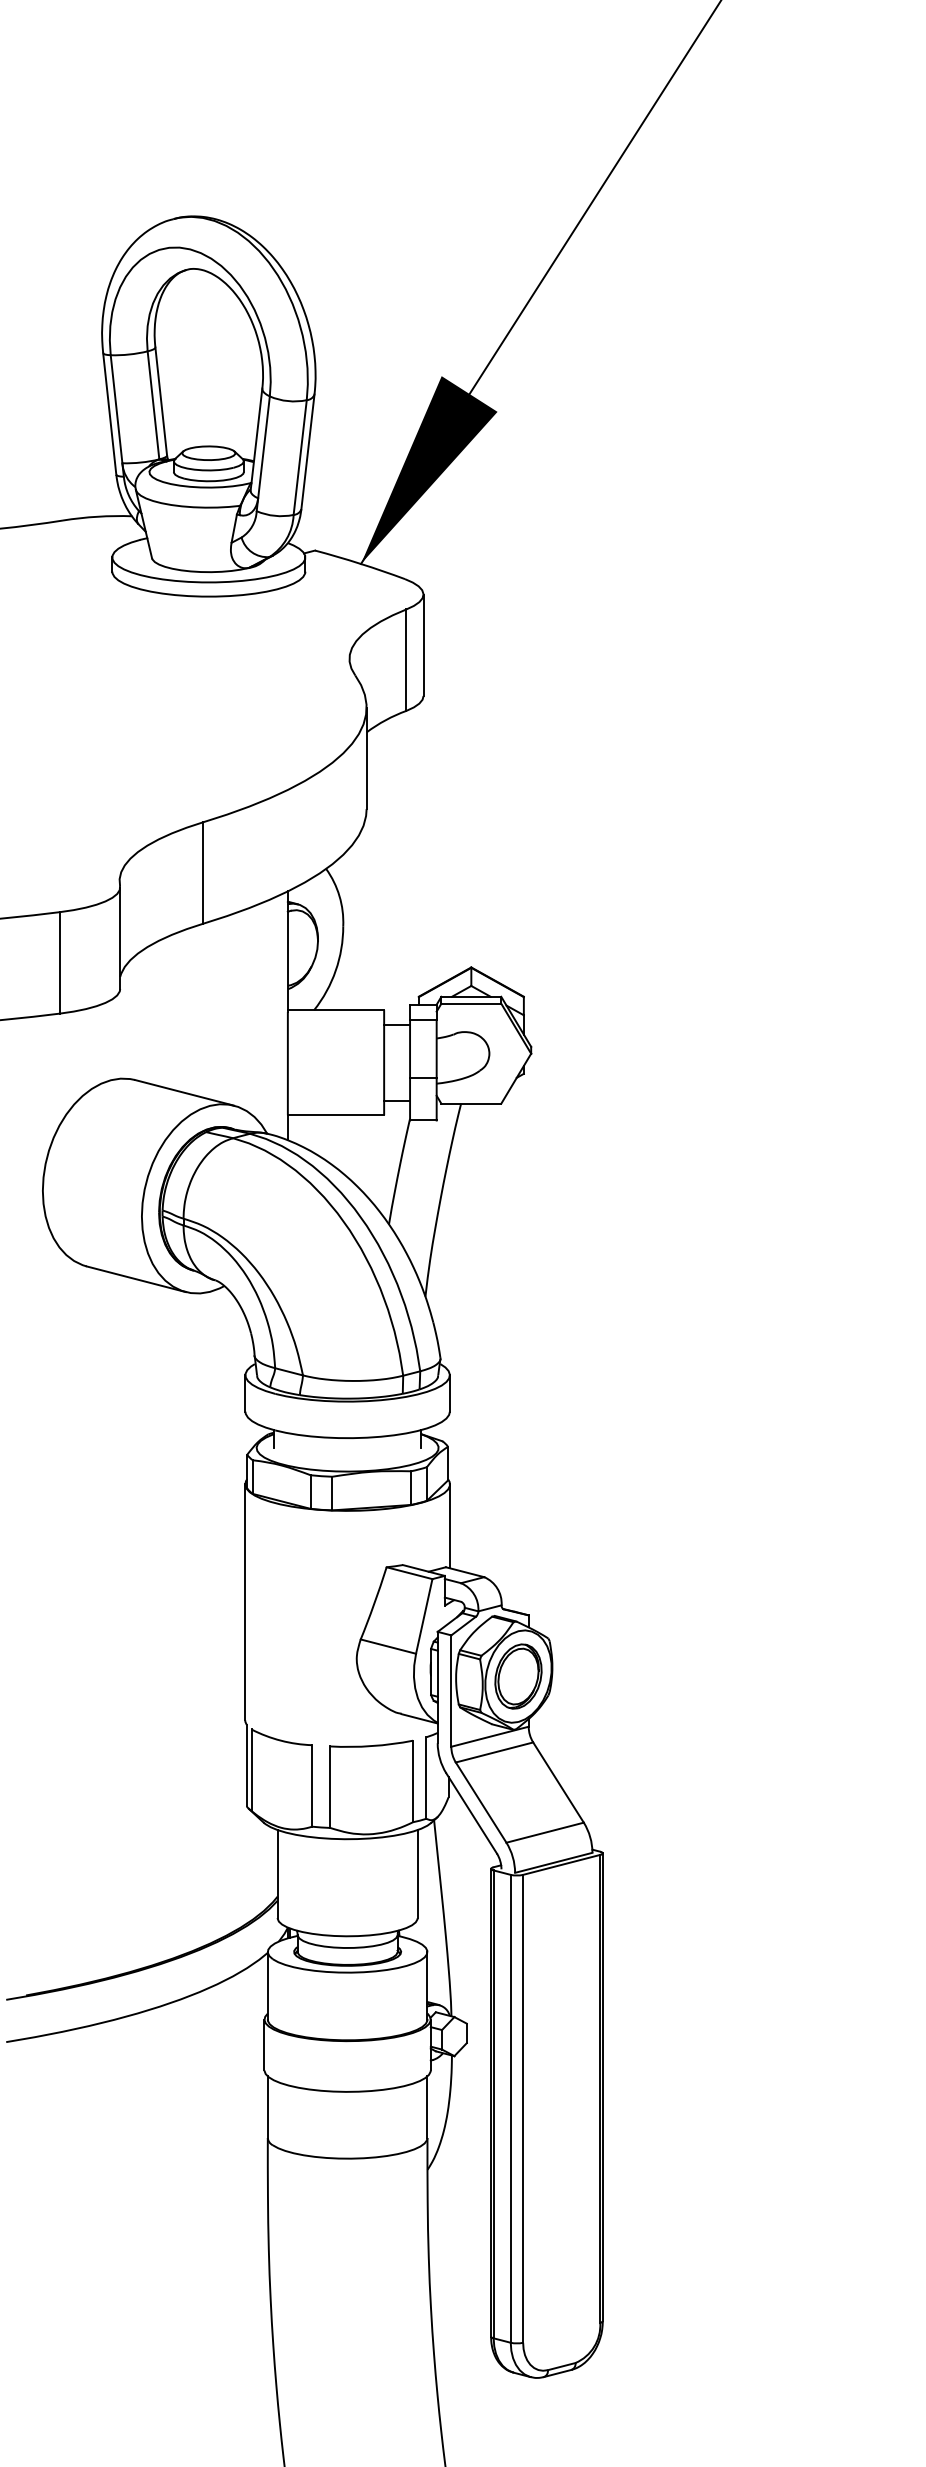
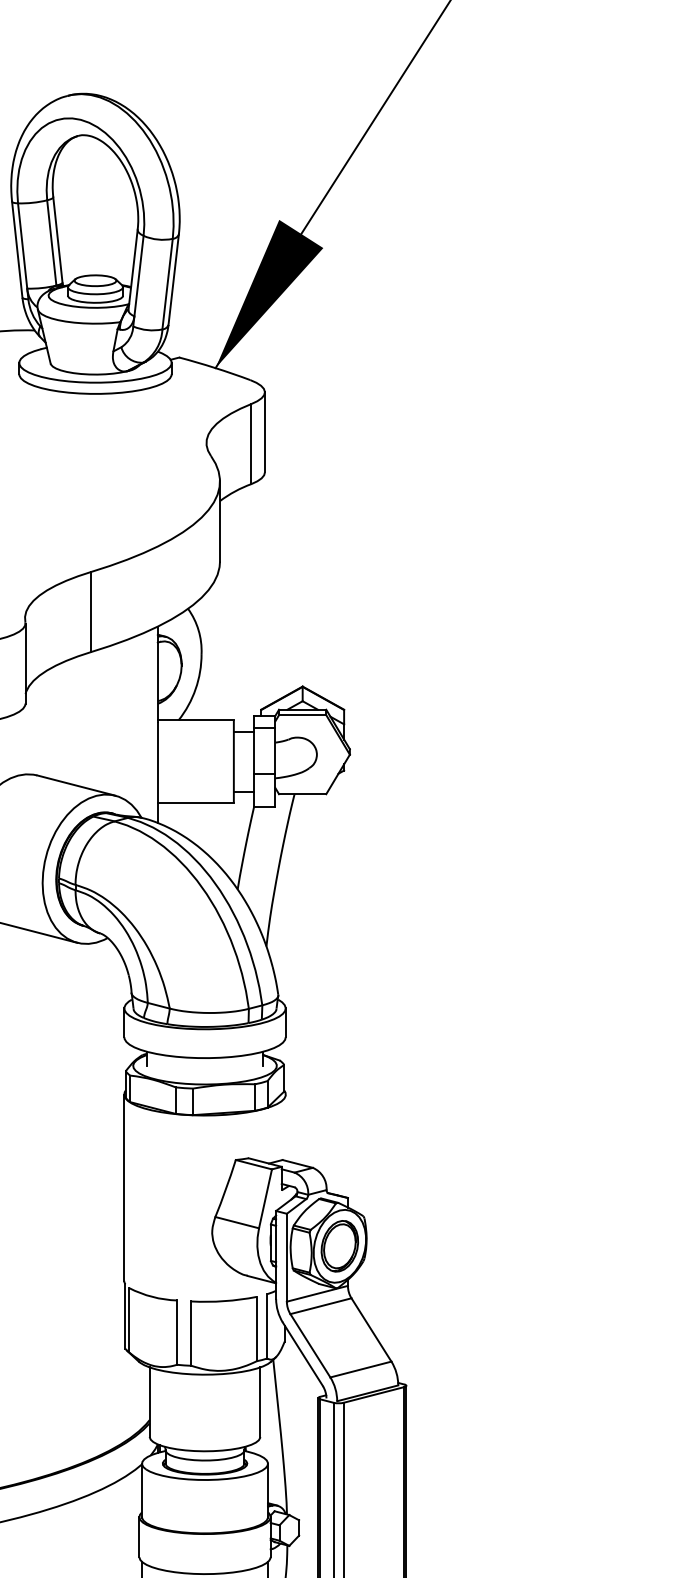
line: (450, 1526) -> (286, 1127), removed

